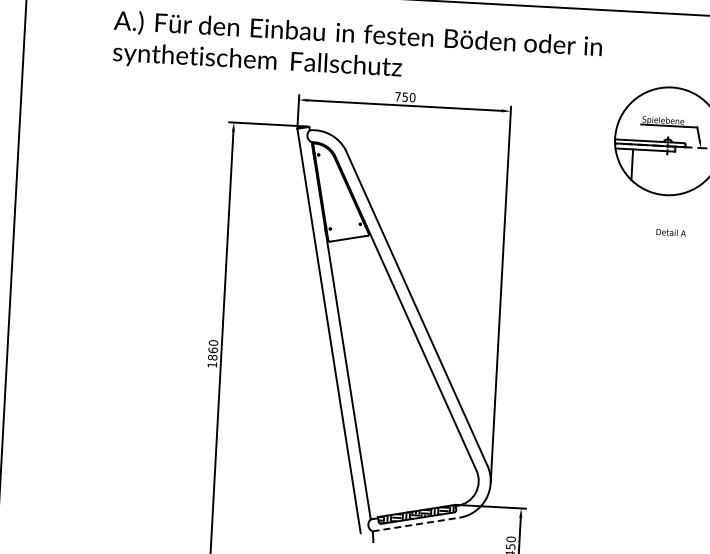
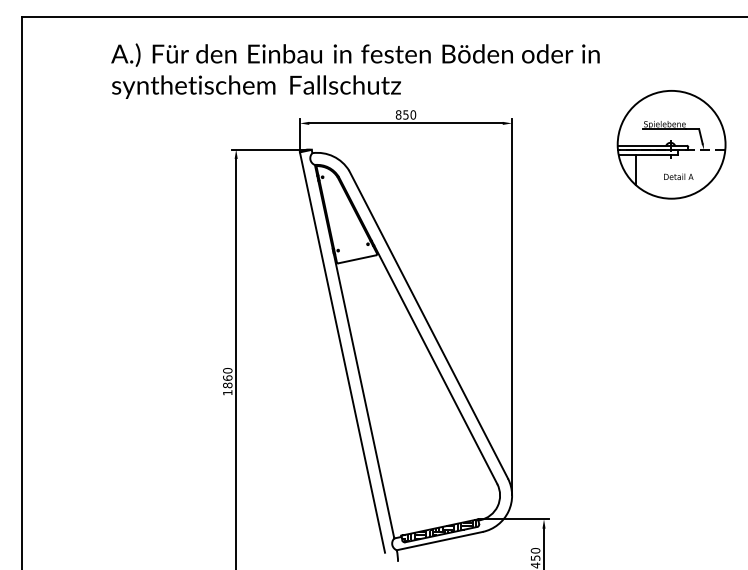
text: (397, 96) -> (398, 114), 750 -> 850
text: (670, 232) -> (678, 176), moved
line: (415, 524) -> (439, 541), dashed -> solid

